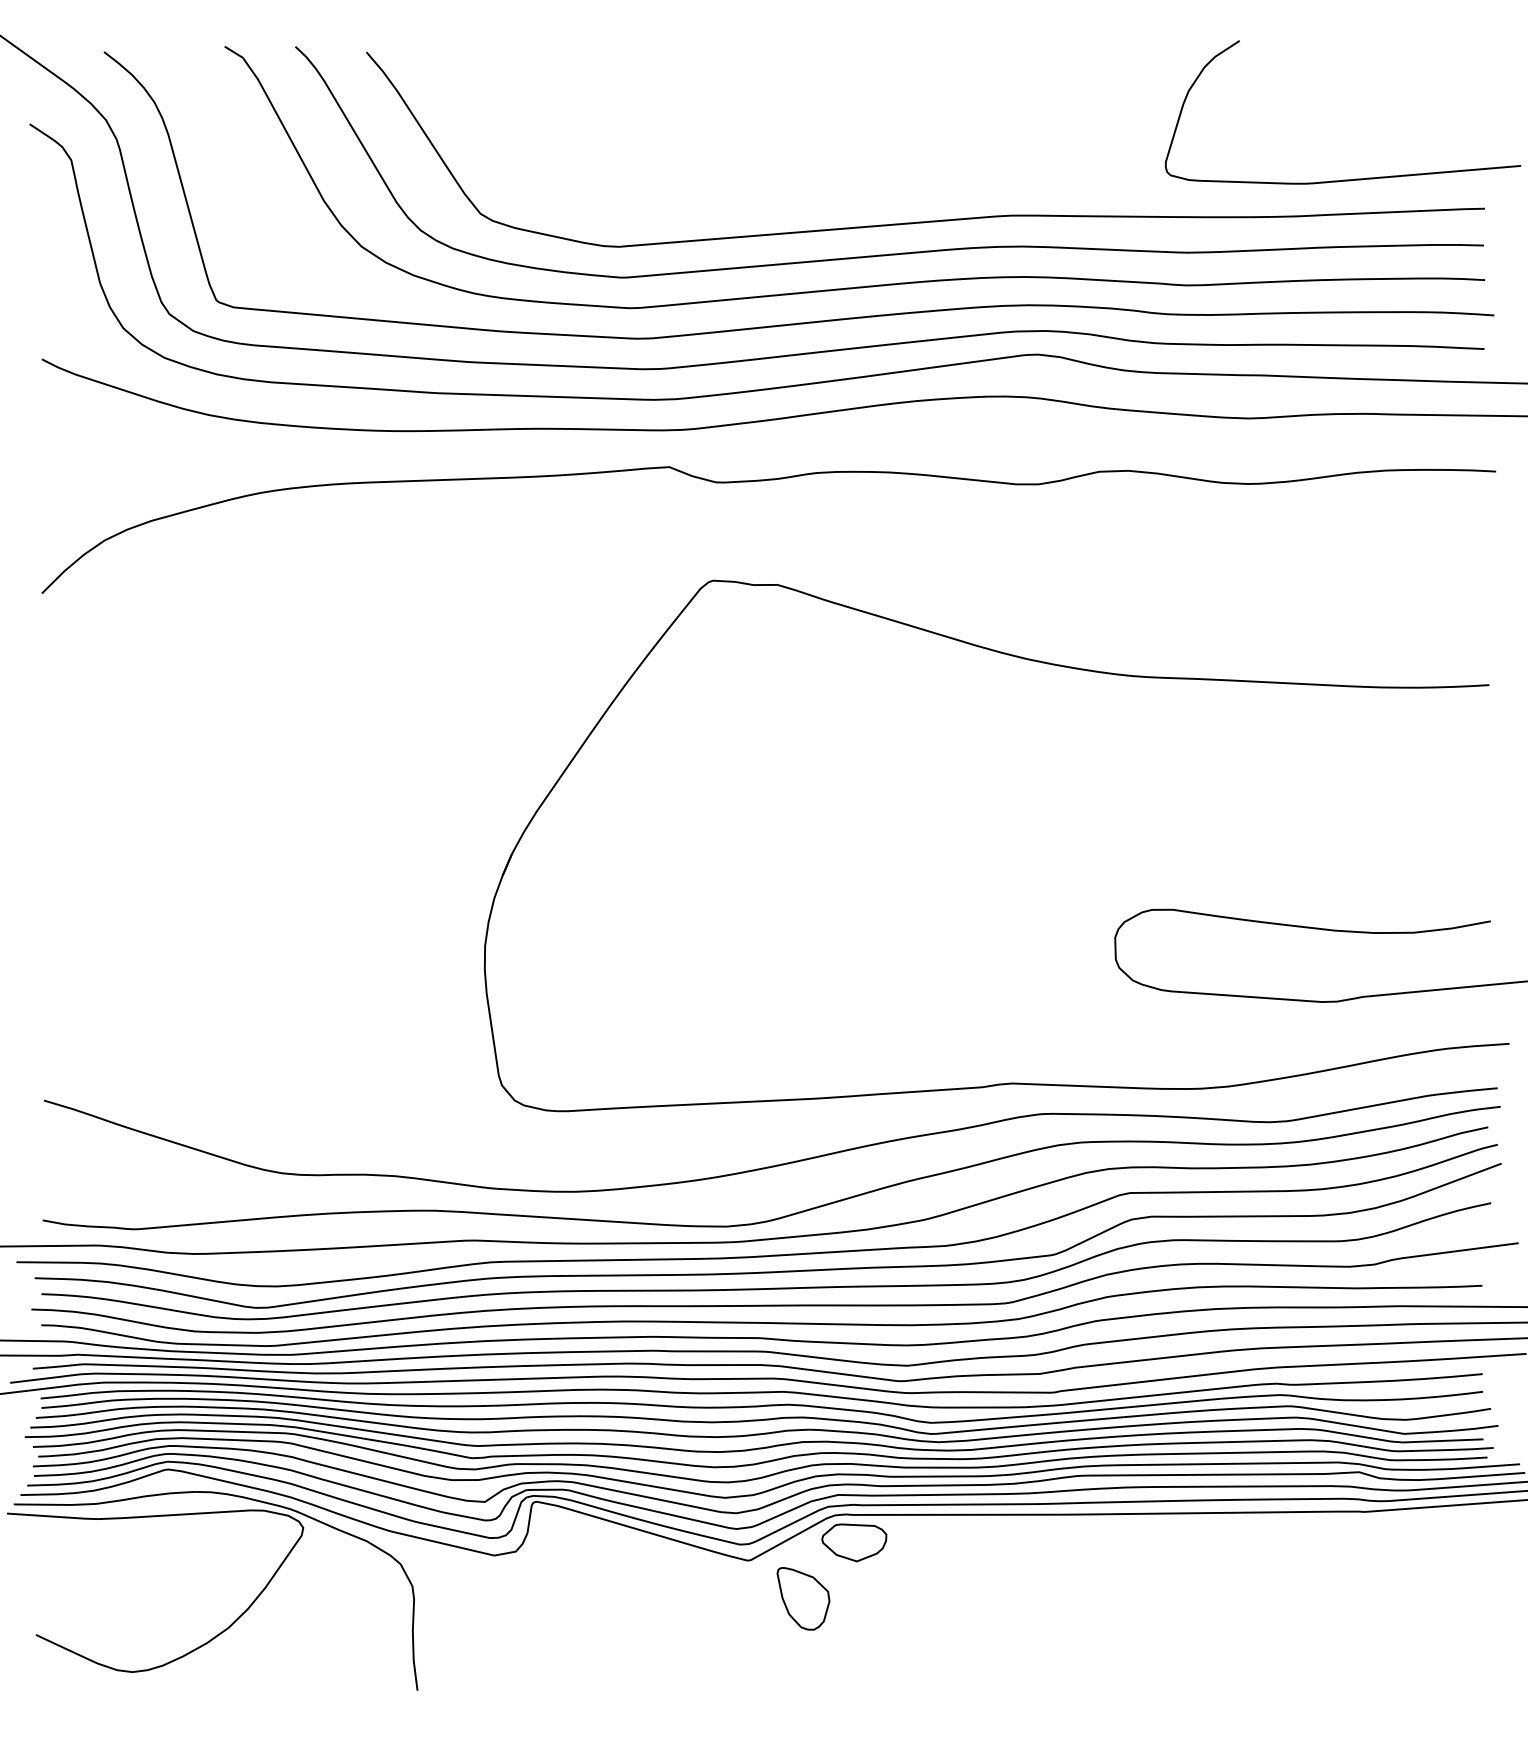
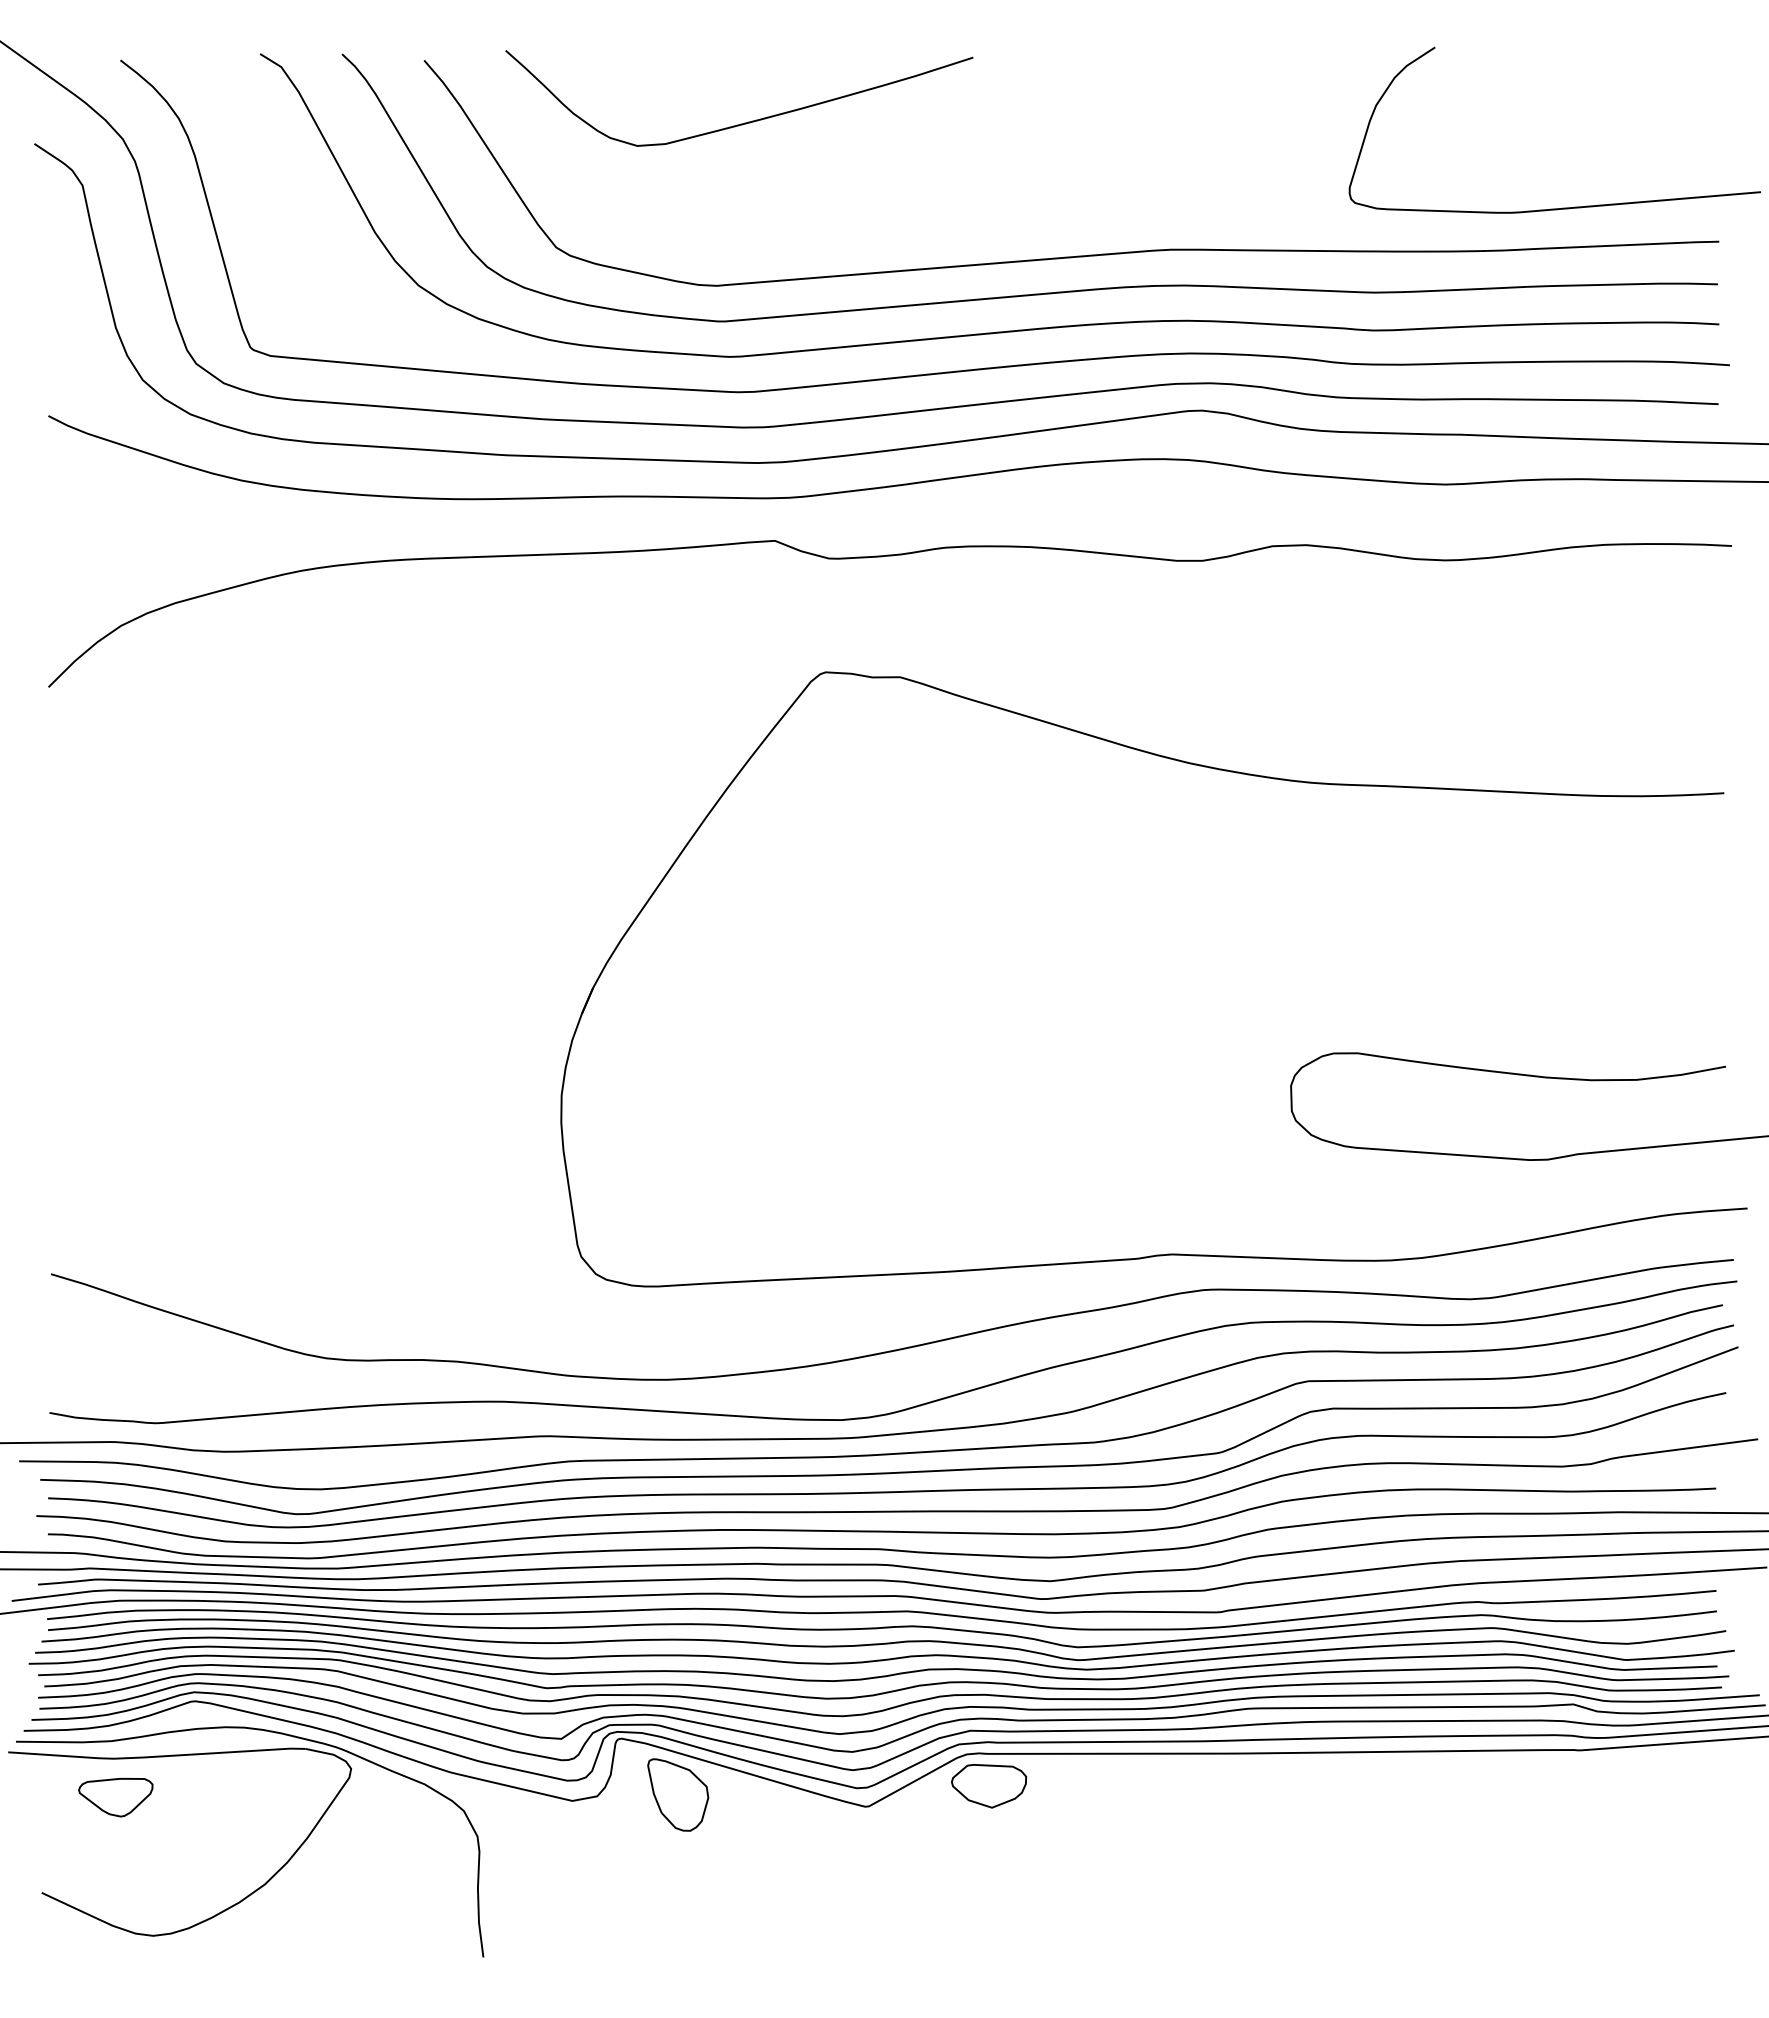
curve: (643, 105) -> (744, 122), added
part: (99, 1552) -> (115, 1797), added
part: (803, 1598) -> (678, 1794), moved

